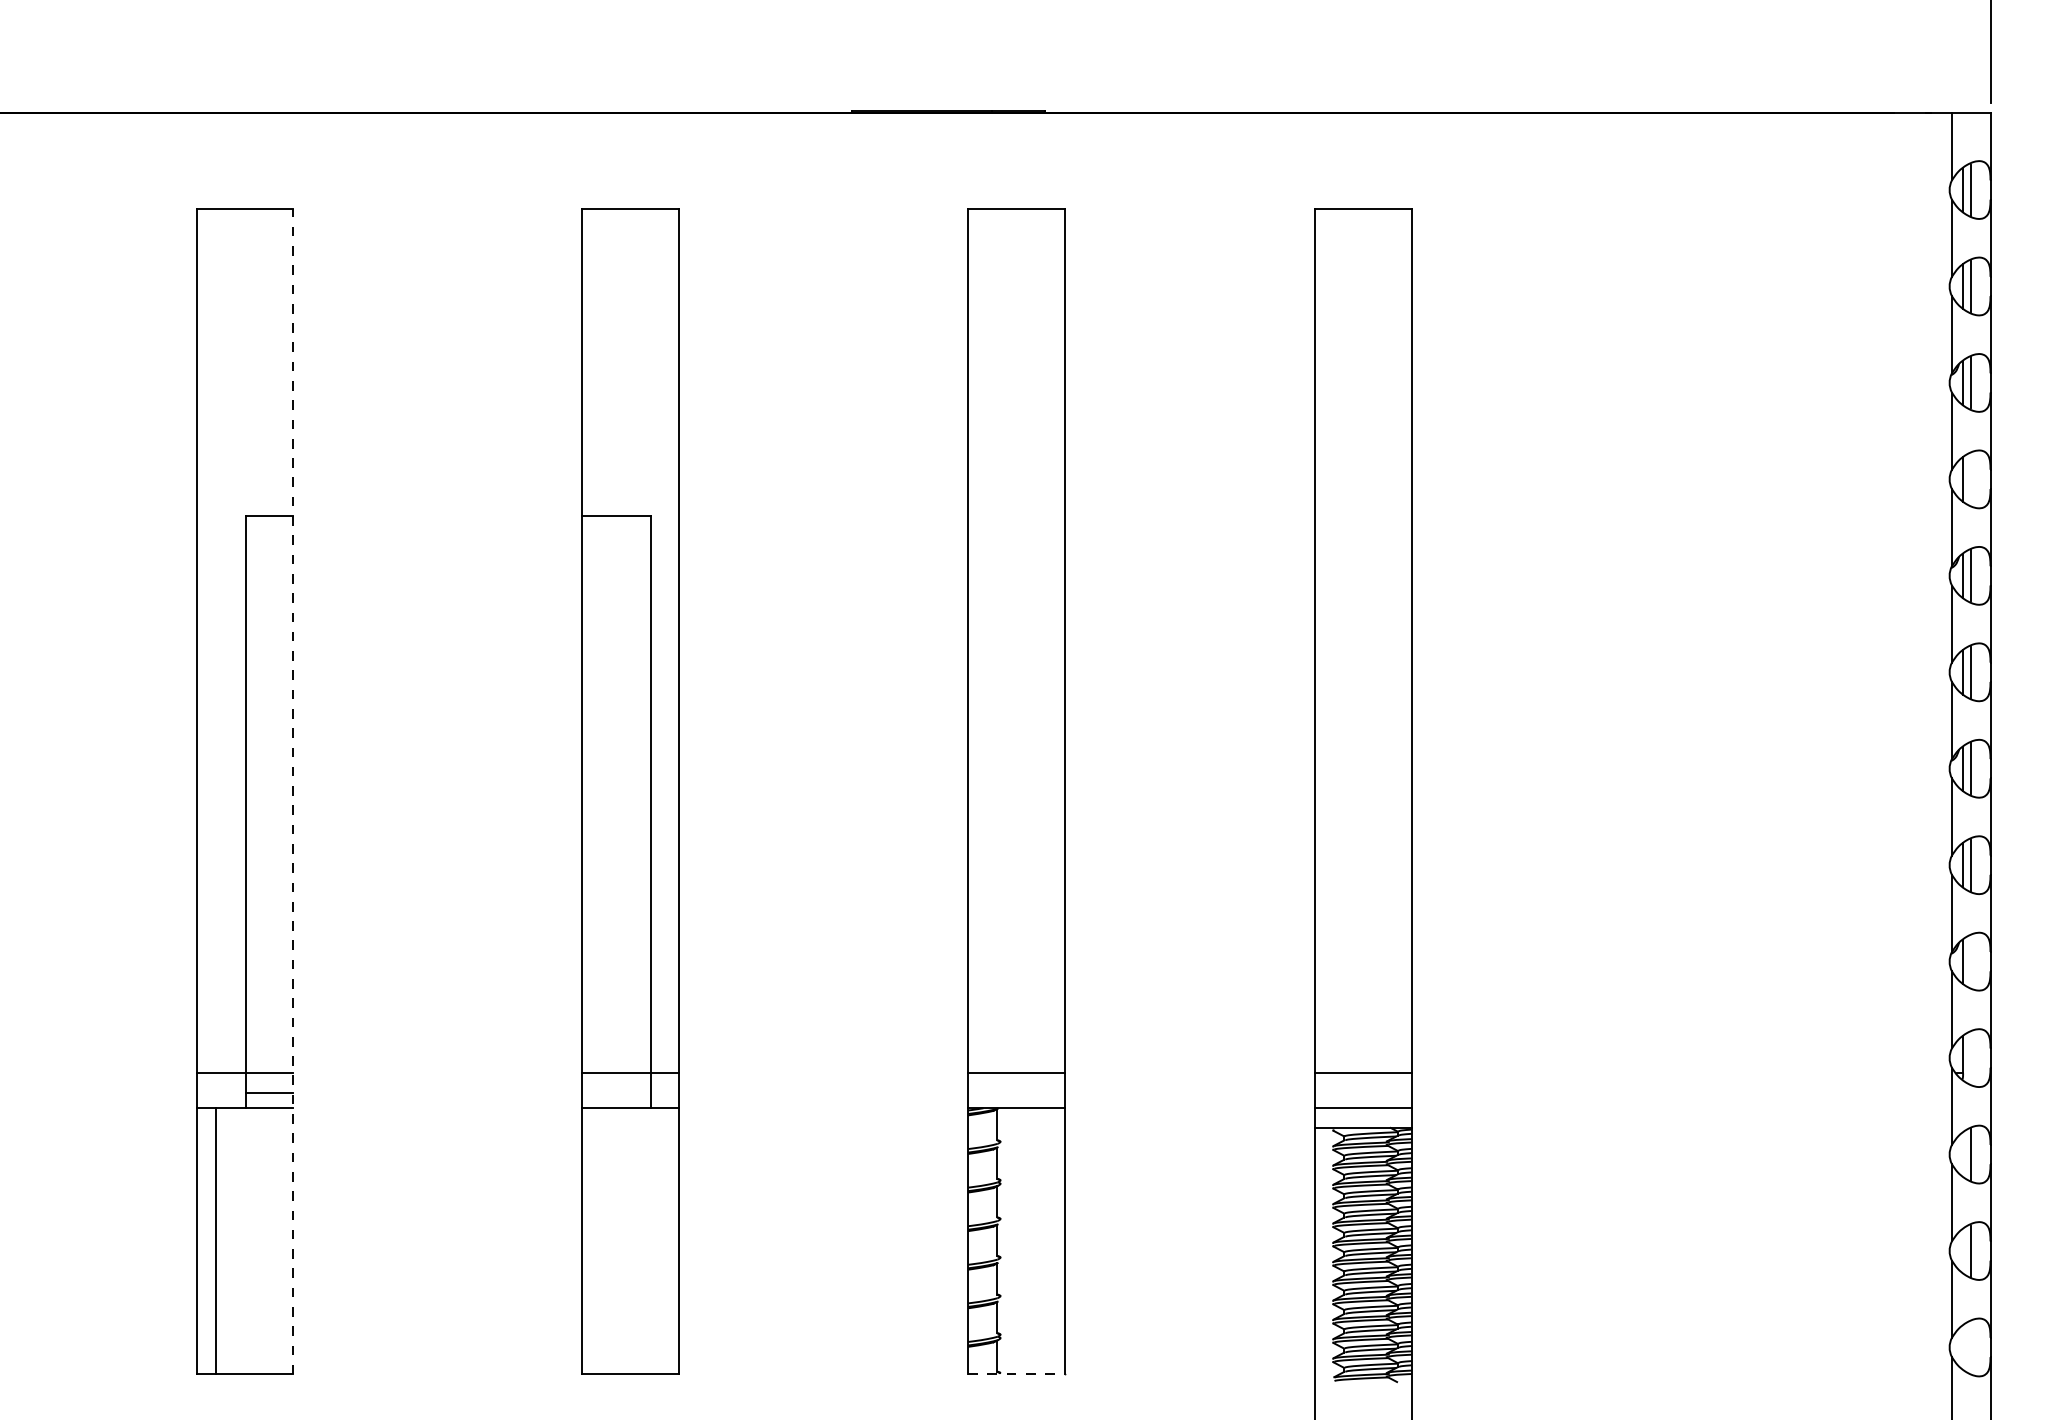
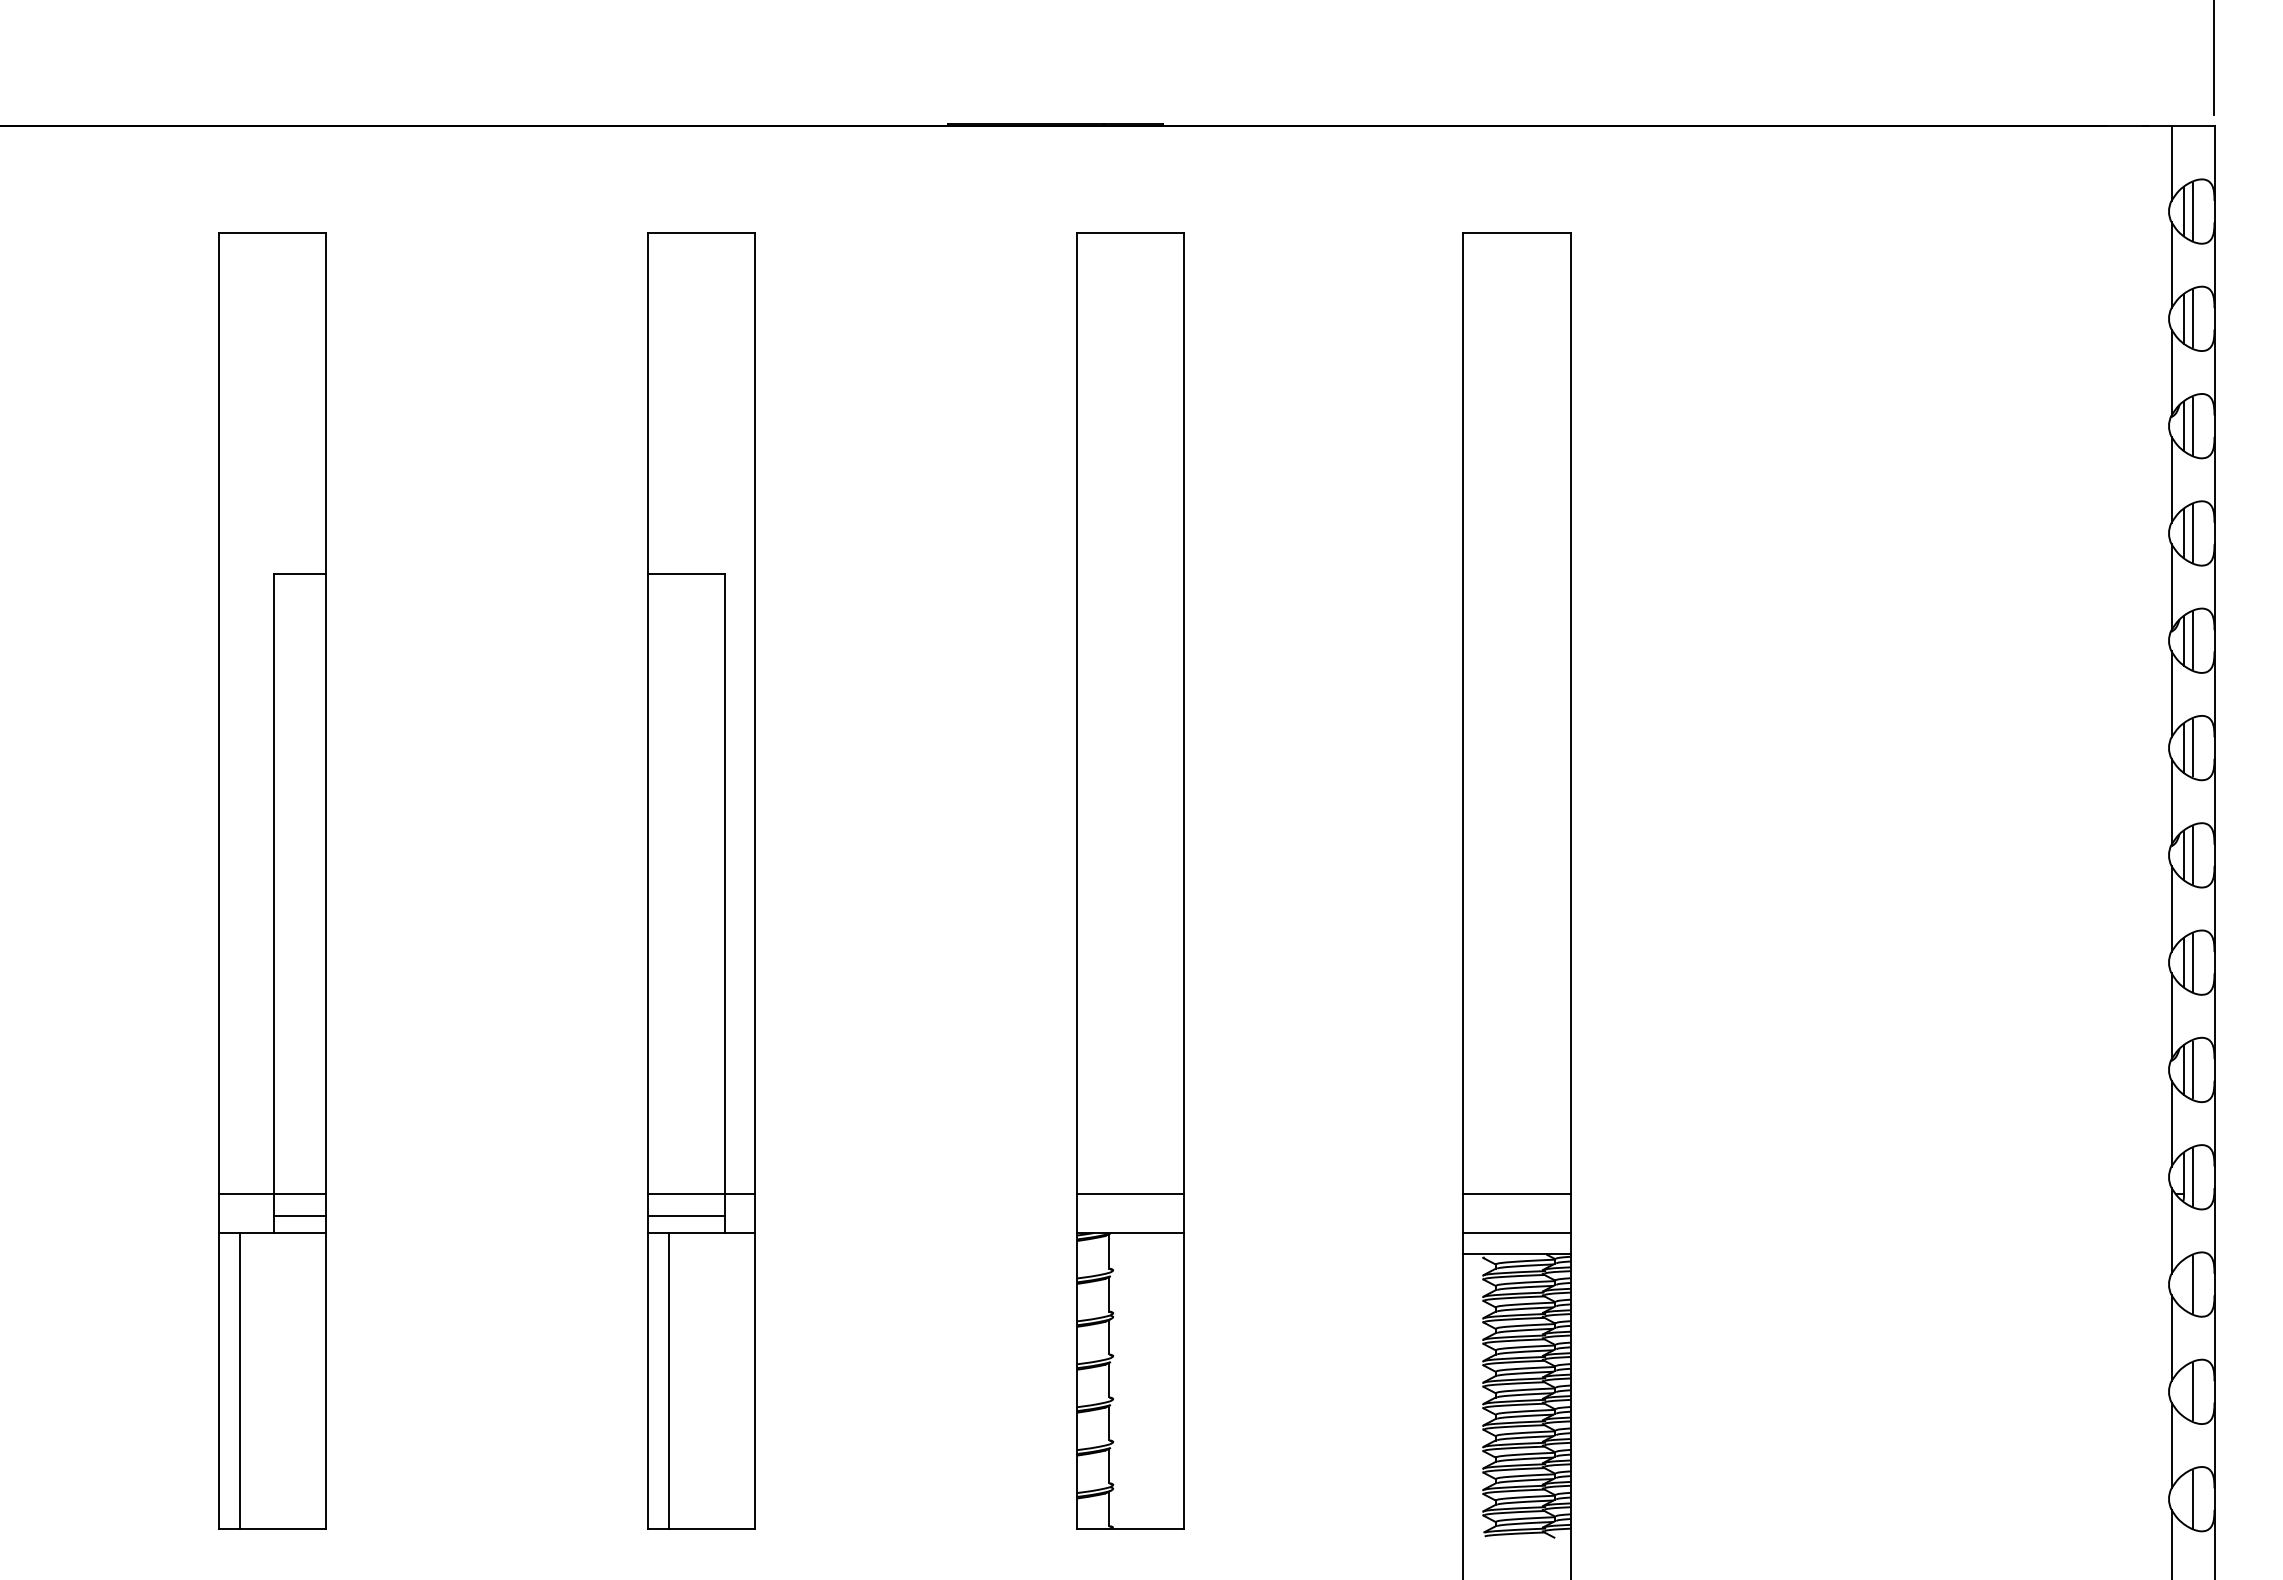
line: (1971, 479) -> (2193, 533), added
line: (293, 791) -> (326, 880), dashed -> solid
line: (1971, 961) -> (2193, 1069), added
line: (1971, 1057) -> (2193, 1176), added
line: (616, 1092) -> (685, 1215), added
line: (601, 1241) -> (669, 1381), added
line: (1971, 1346) -> (2193, 1498), added
line: (1016, 1374) -> (1130, 1529), dashed -> solid

